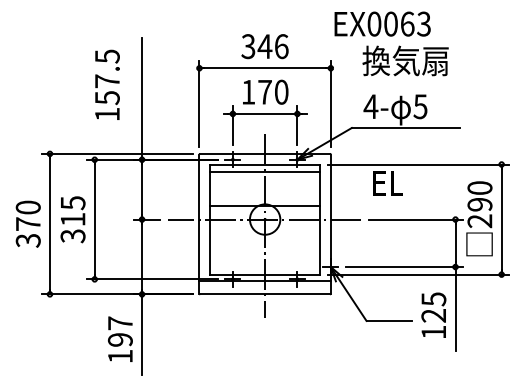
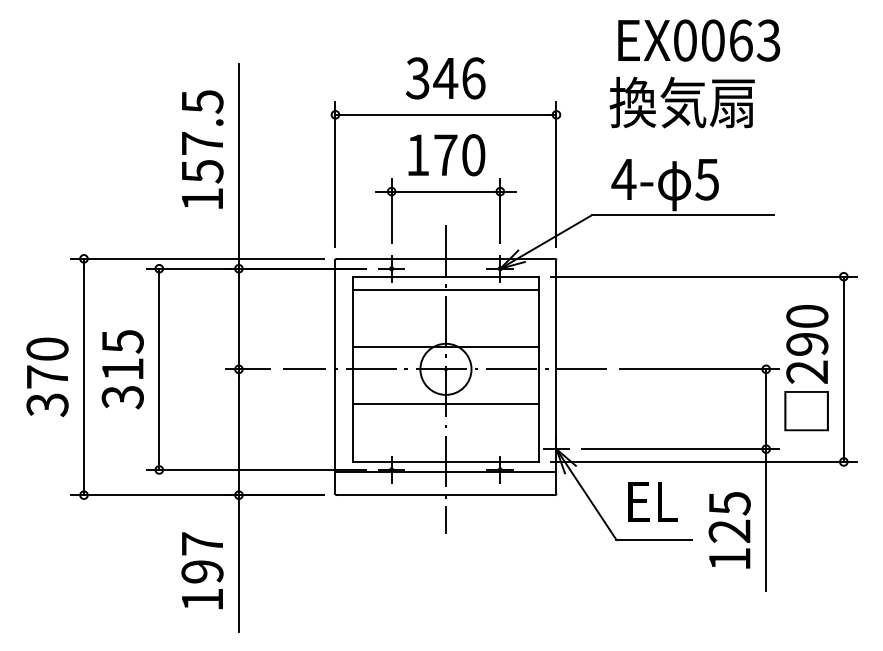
text: (382, 23) -> (698, 39), moved
text: (107, 84) -> (202, 148), moved
text: (387, 183) -> (651, 502), moved
line: (265, 240) -> (446, 404), added

